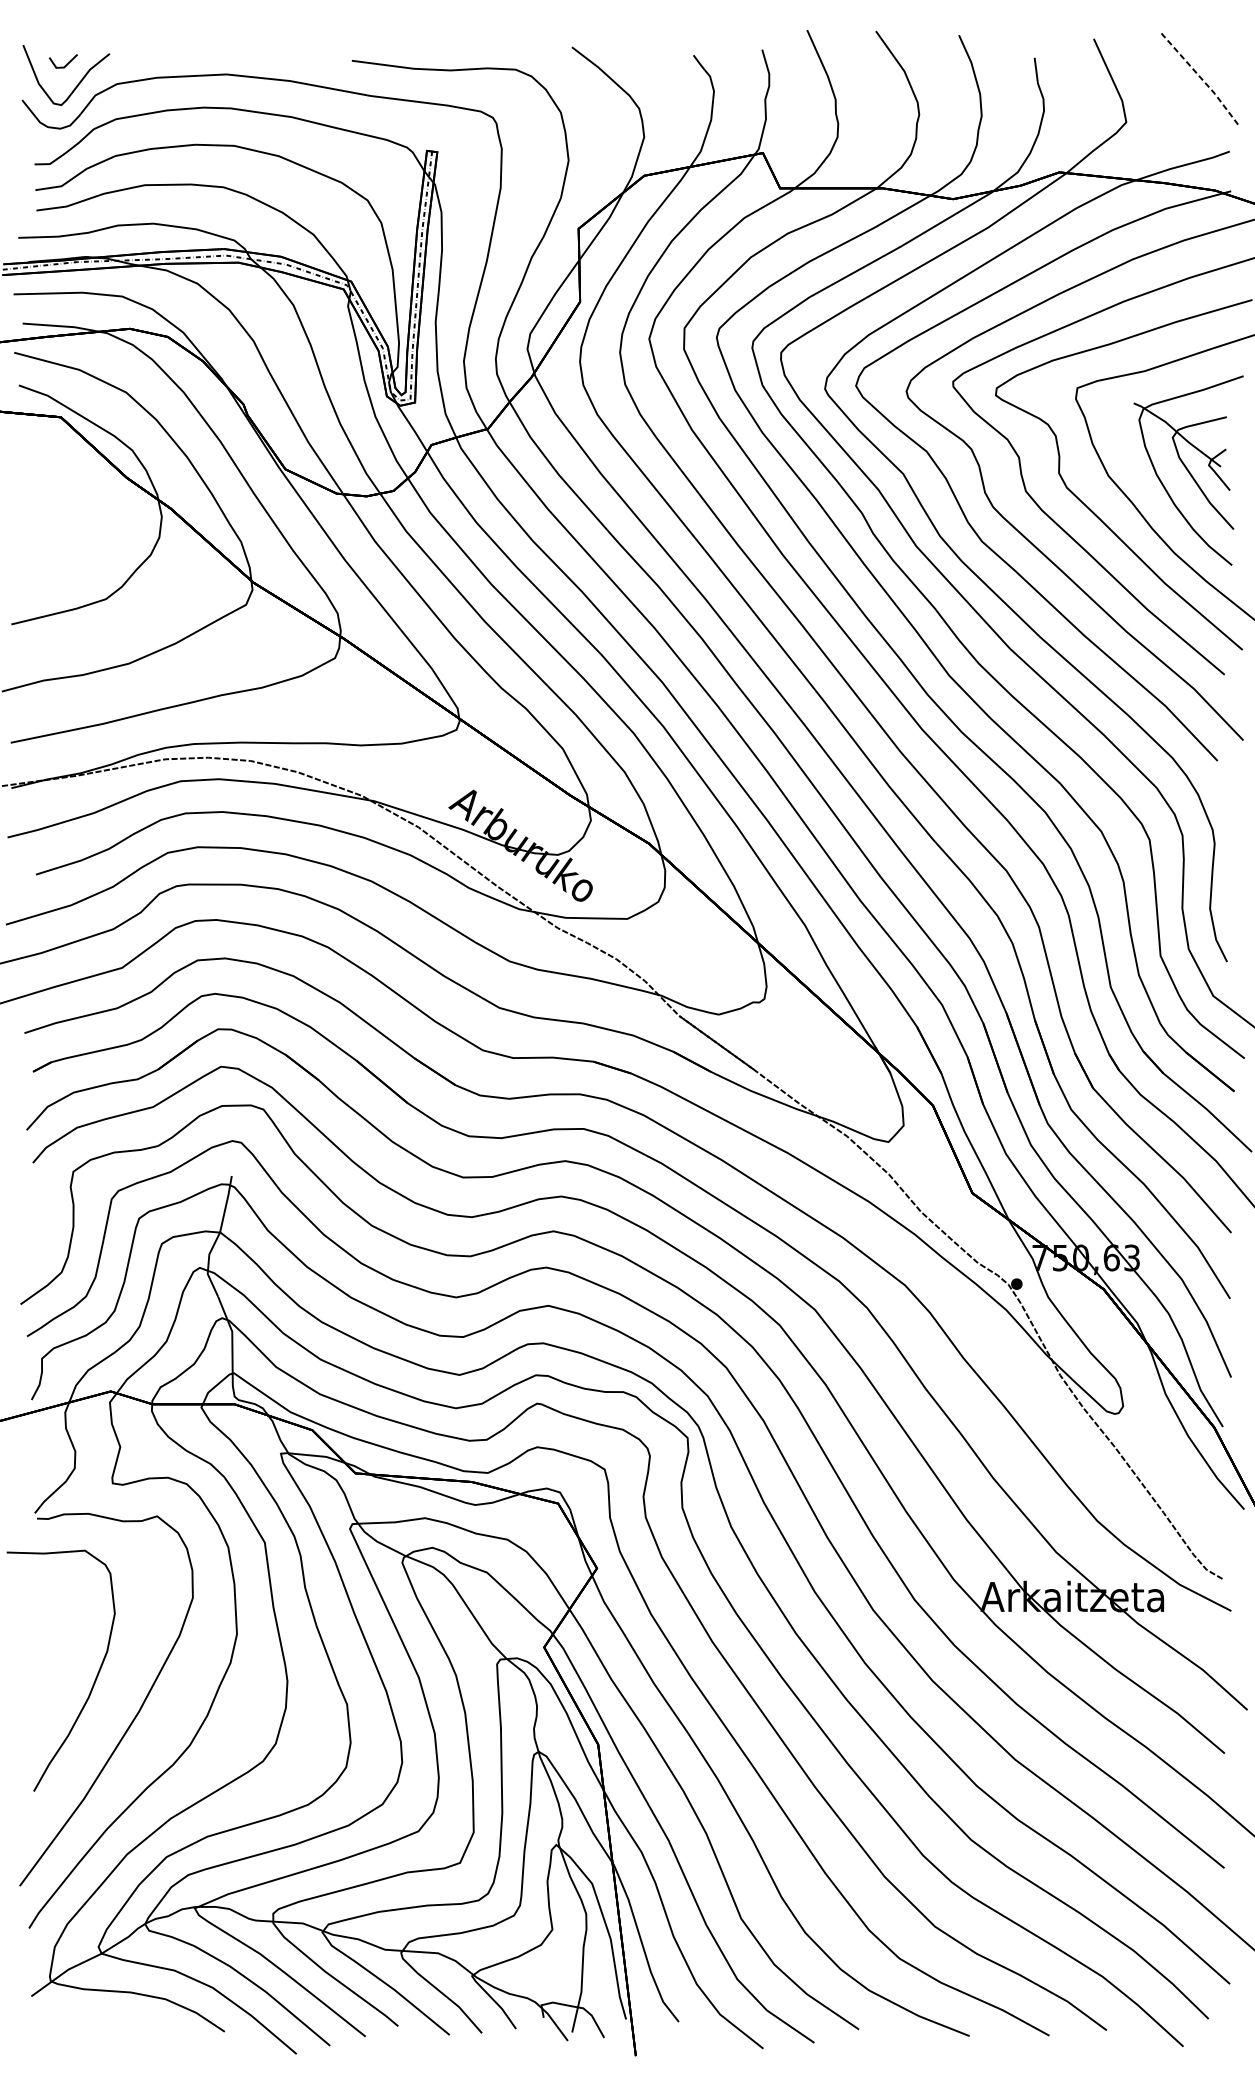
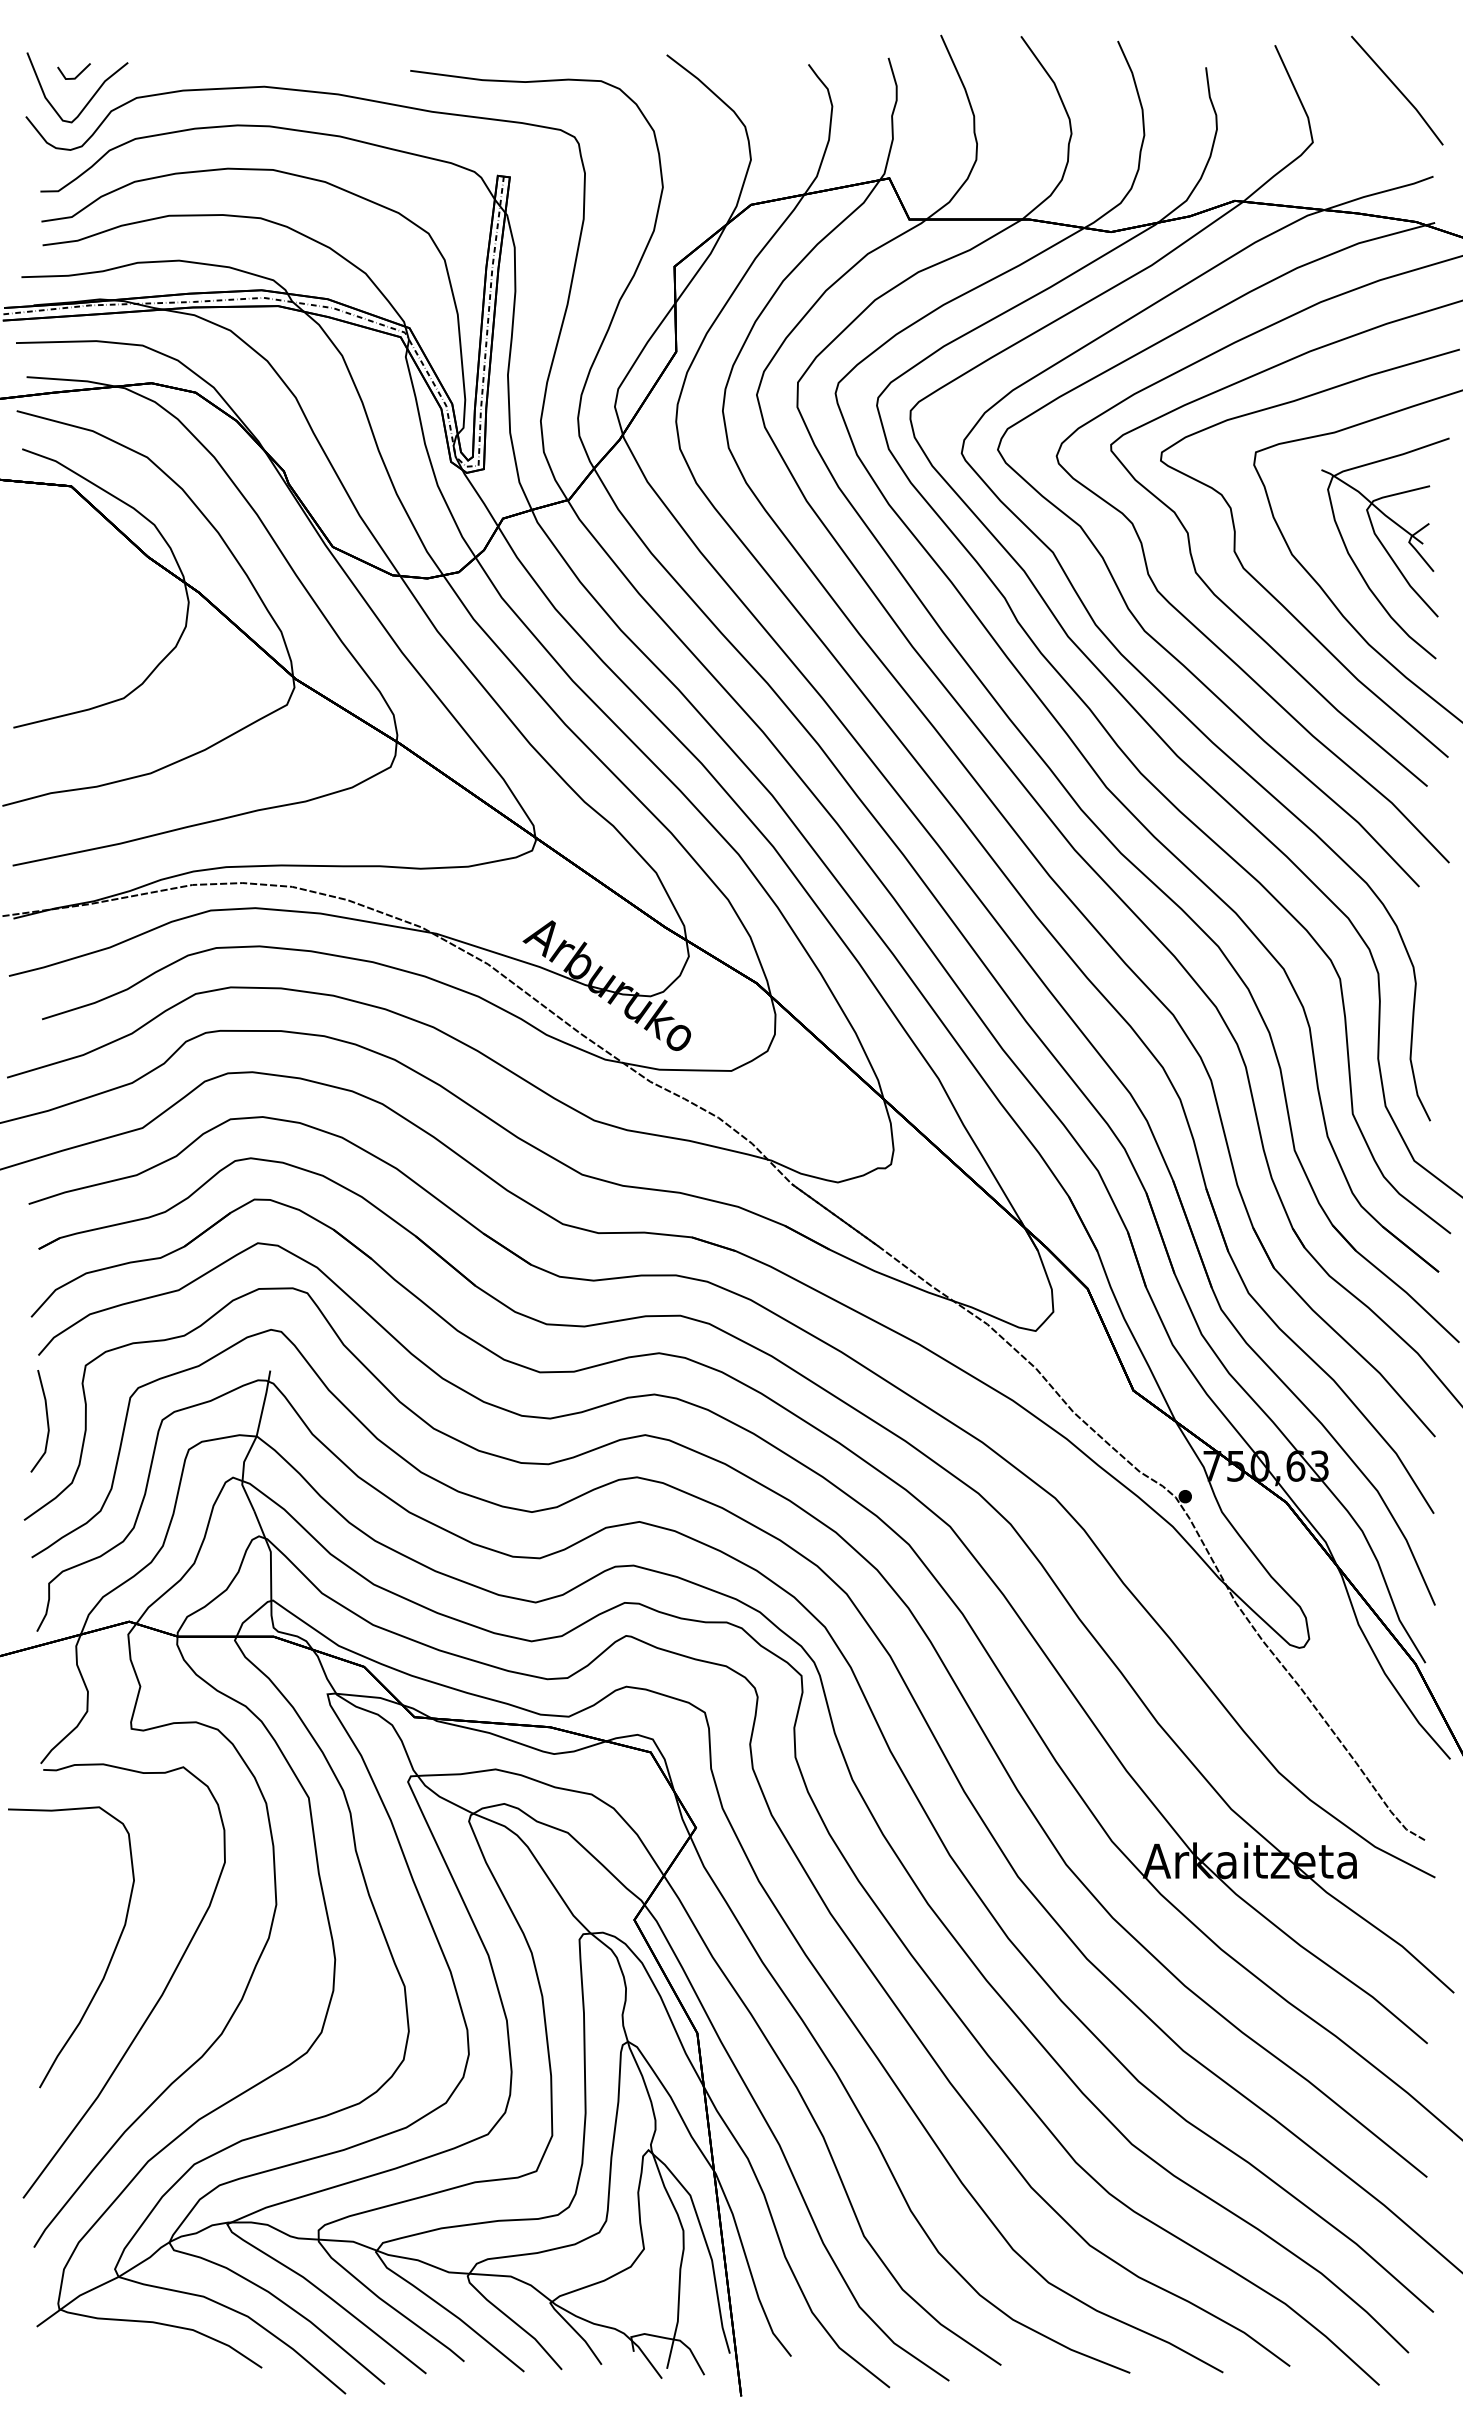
line: (1199, 76) -> (1398, 89), dashed -> solid
line: (39, 1218) -> (46, 1420), added

